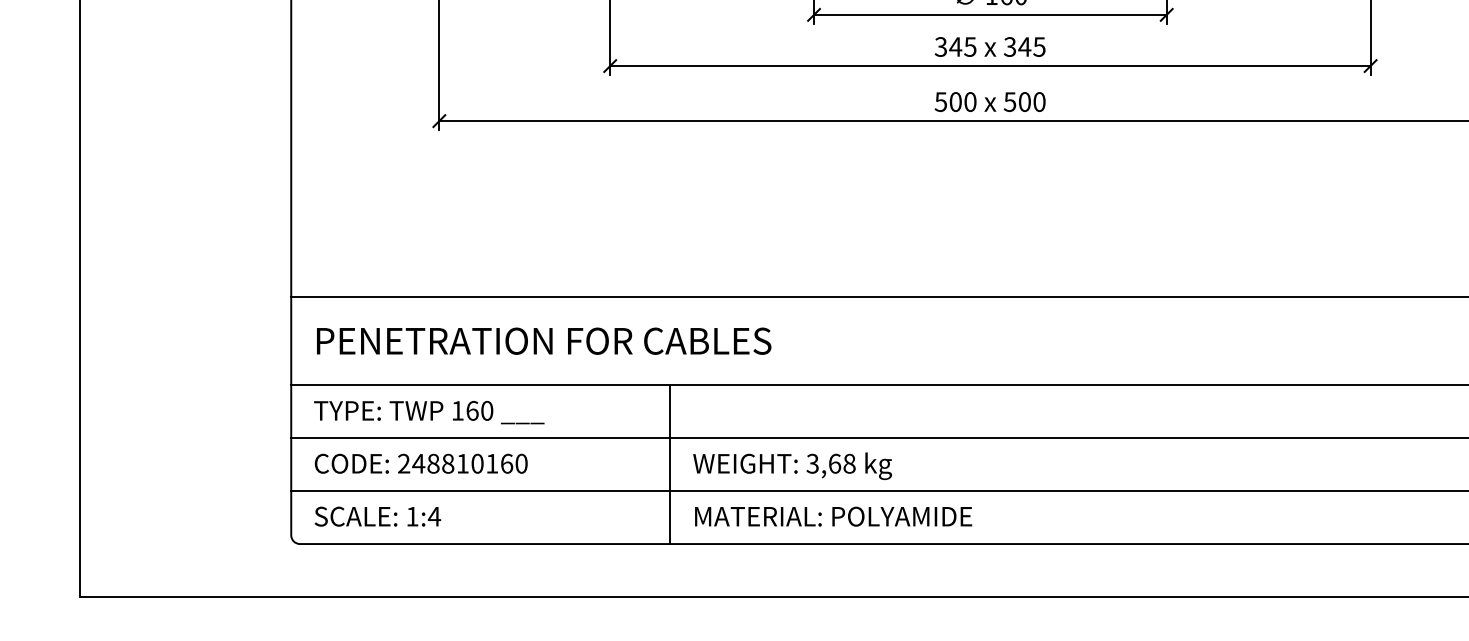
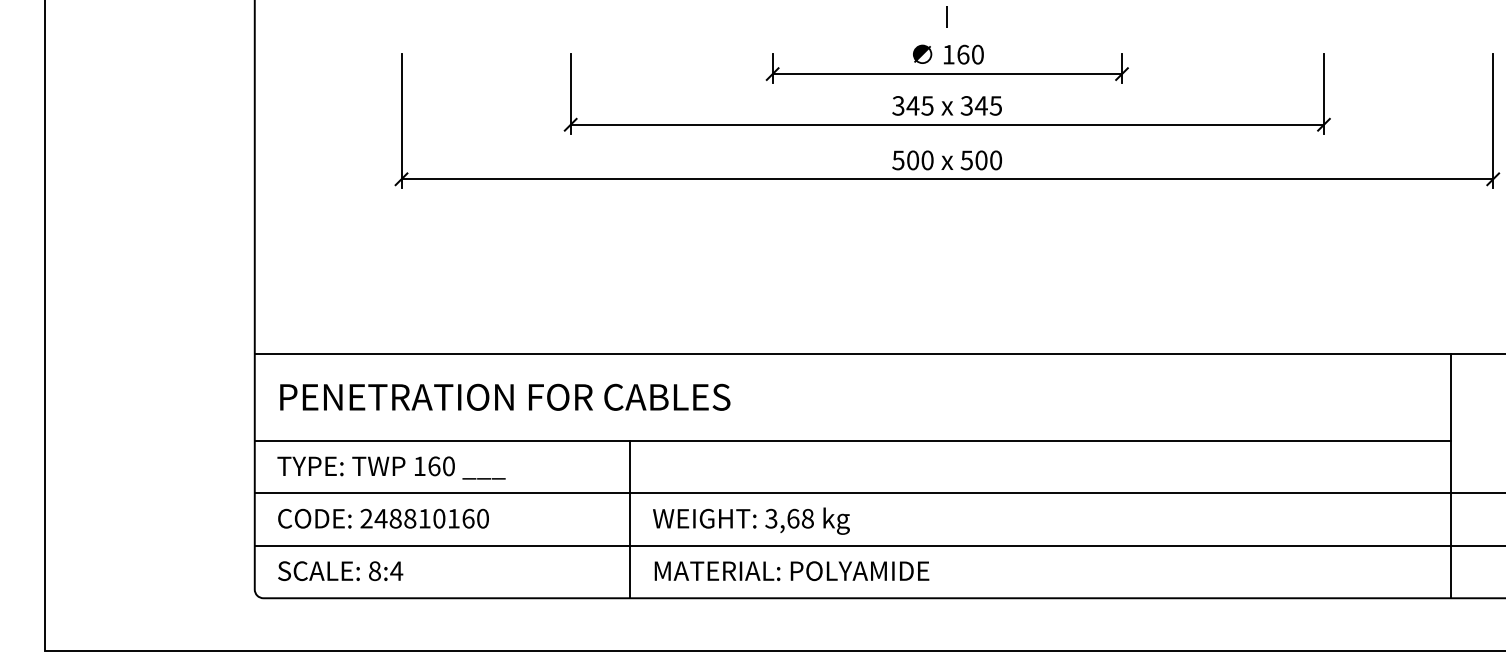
text: (412, 517) -> (374, 571), 1:4 -> 8:4

